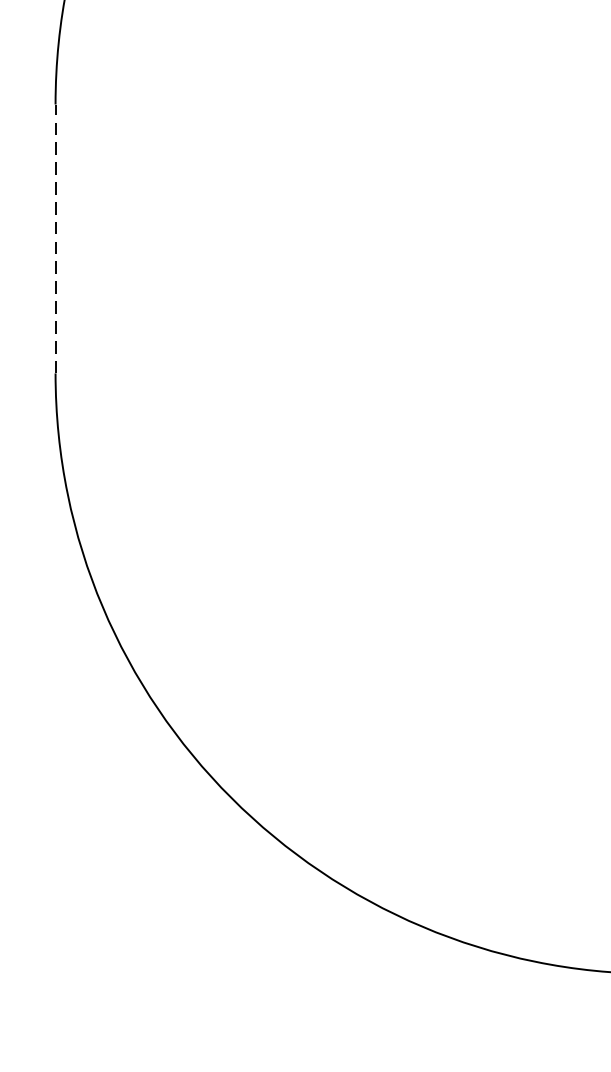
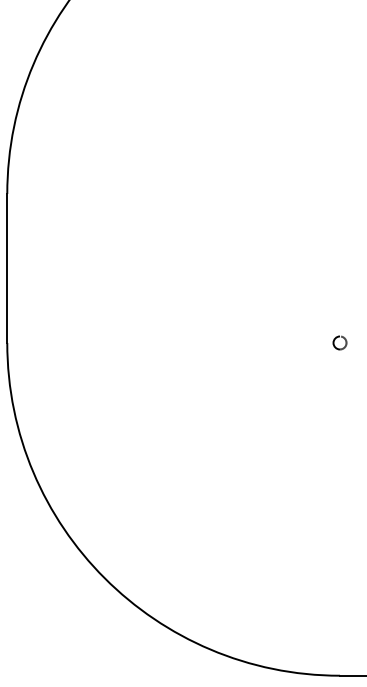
line: (55, 238) -> (7, 268), dashed -> solid

